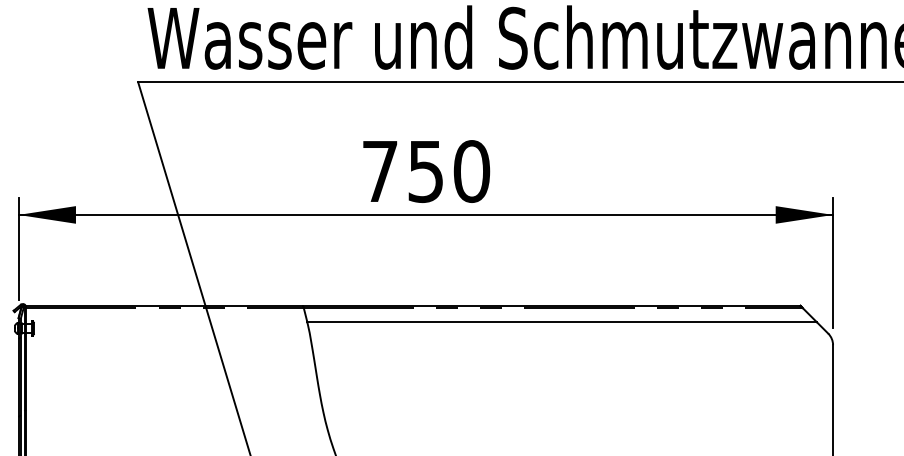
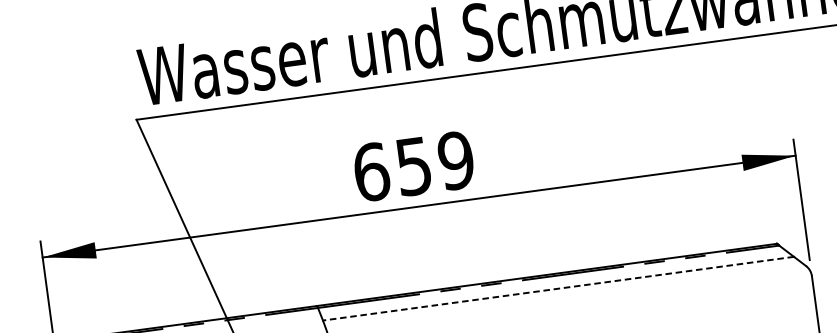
text: (426, 171) -> (414, 166), 750 -> 659
line: (562, 322) -> (558, 288), solid -> dashed

